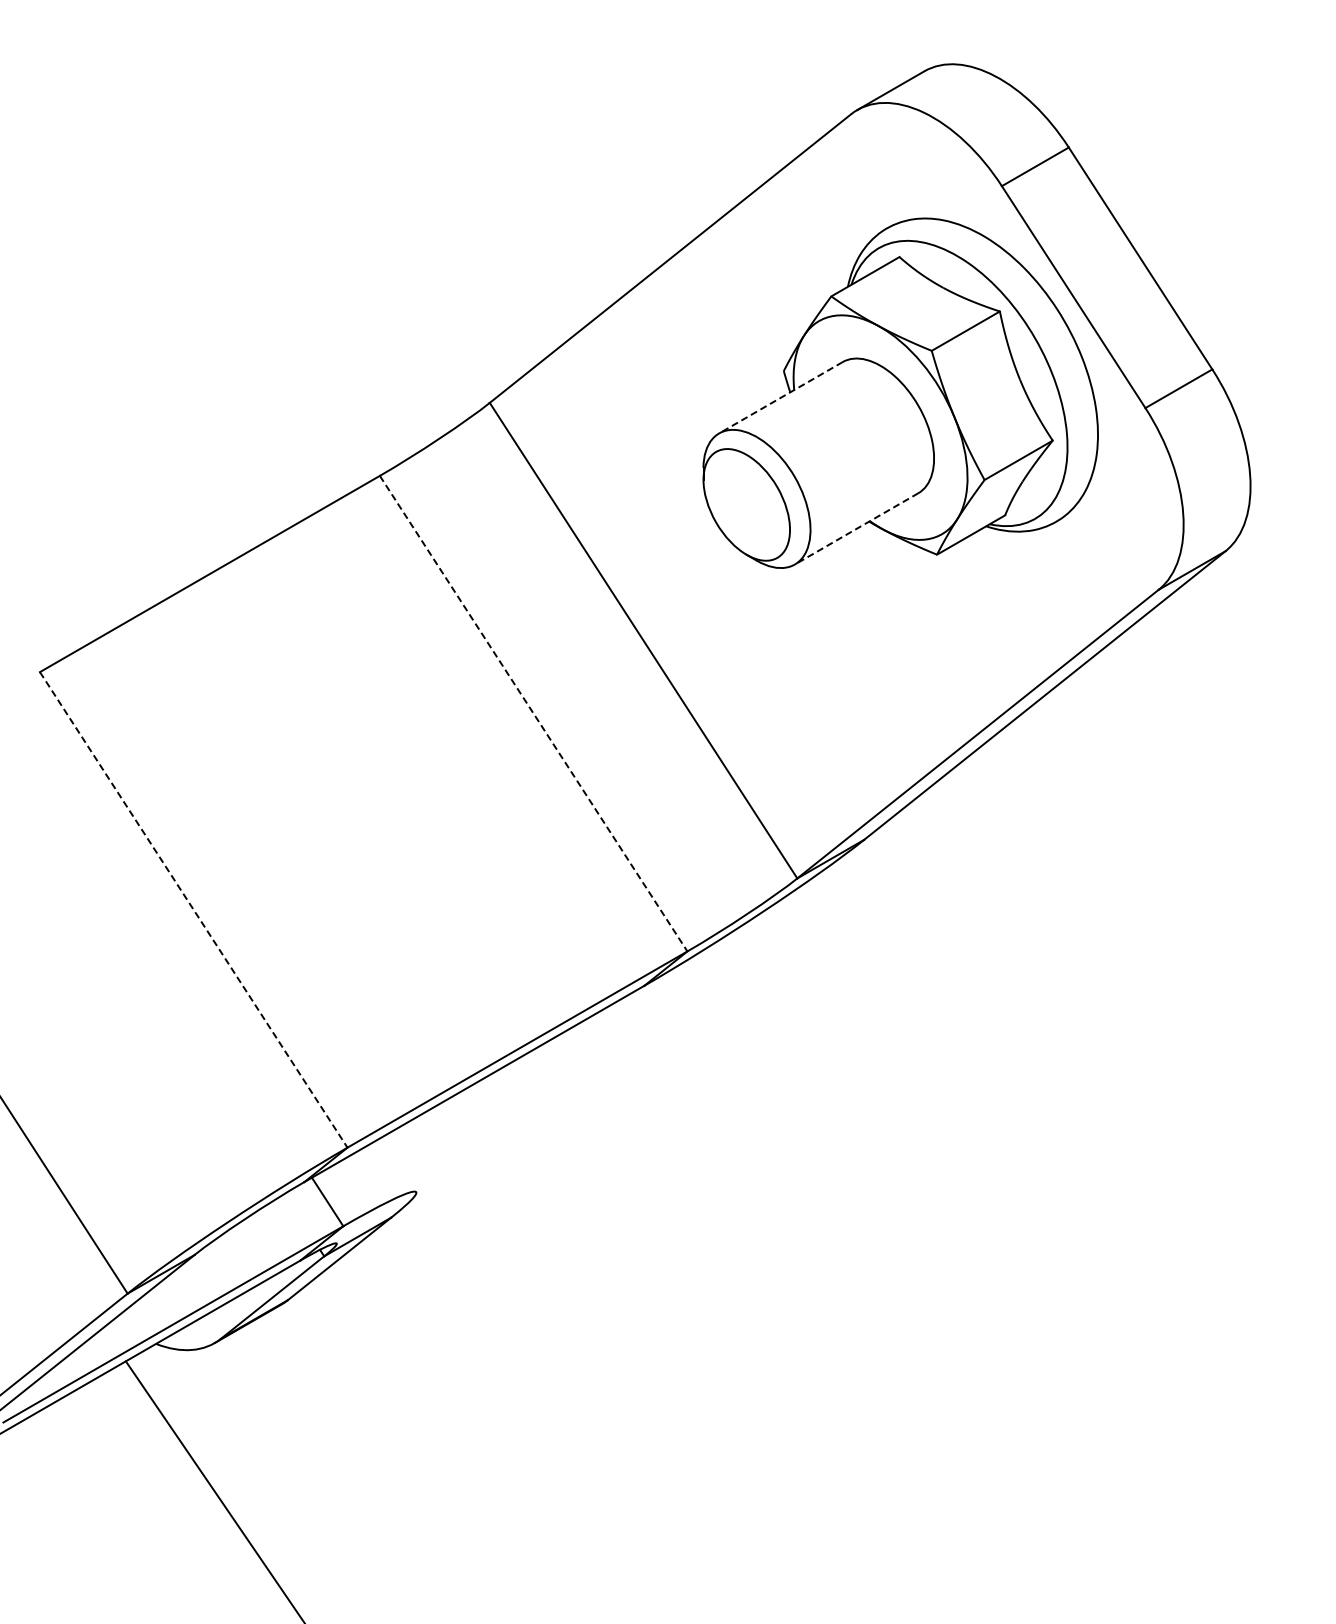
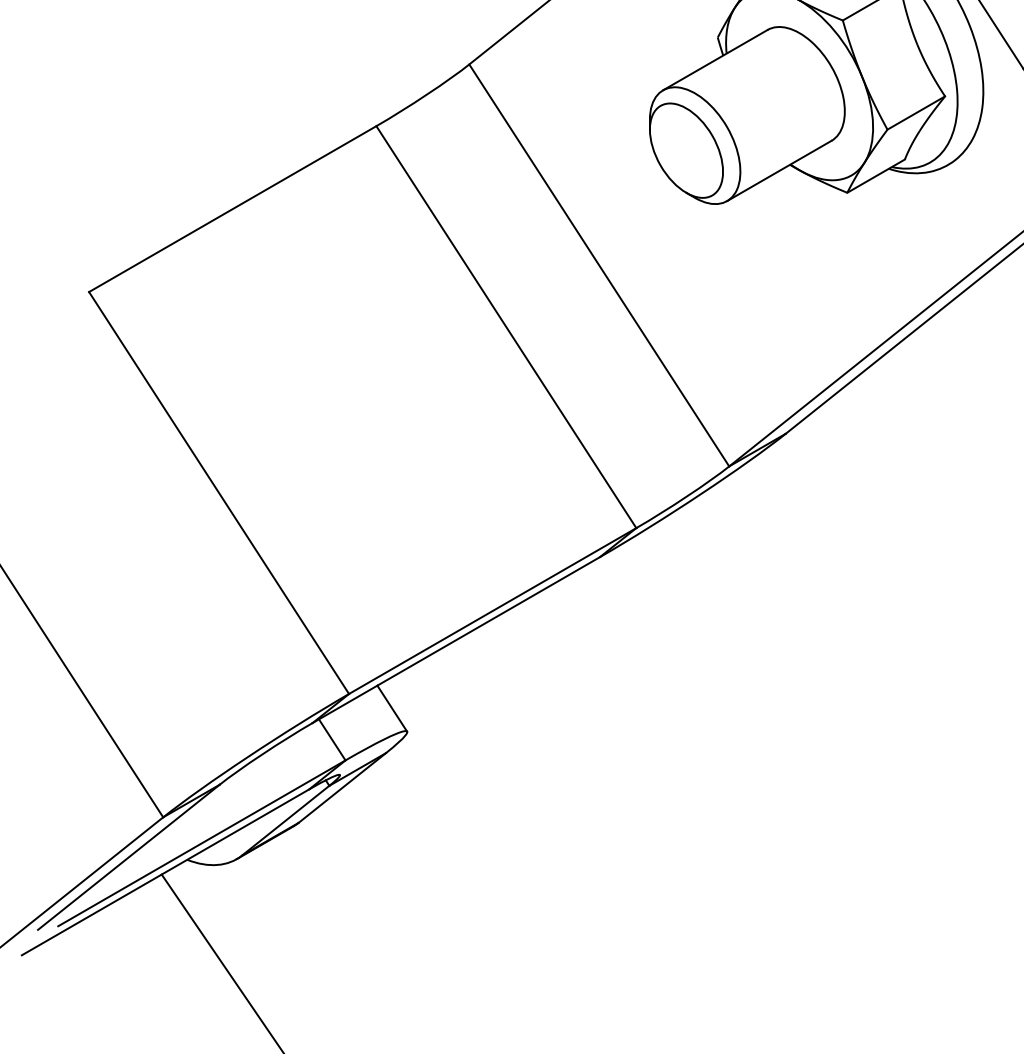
line: (780, 398) -> (715, 60), dashed -> solid
line: (856, 529) -> (779, 171), dashed -> solid
line: (533, 714) -> (506, 327), dashed -> solid
line: (194, 910) -> (219, 493), dashed -> solid
line: (398, 1164) -> (392, 708), added

